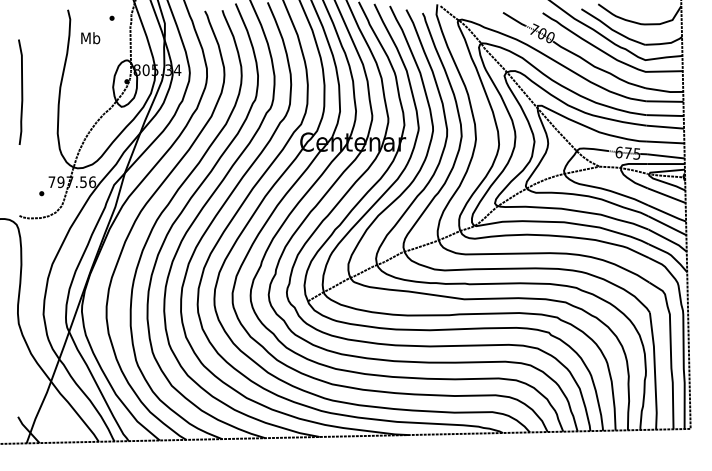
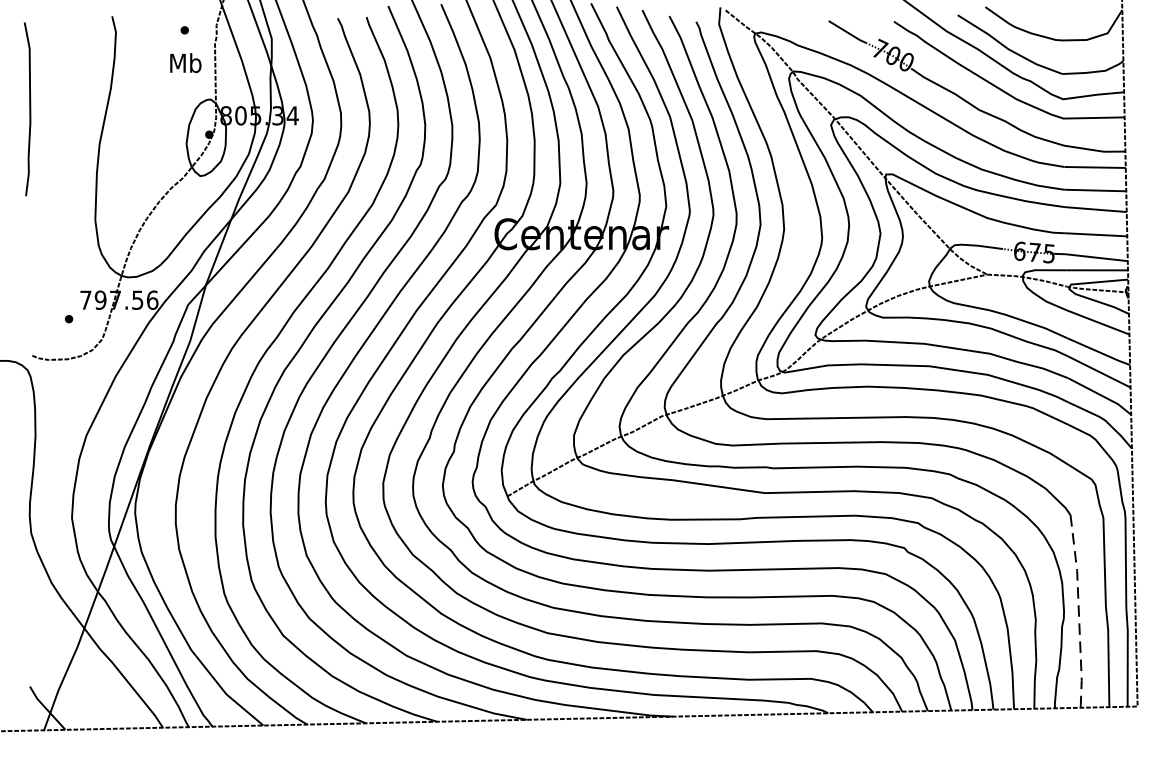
text: (90, 38) -> (185, 63), moved
curve: (21, 91) -> (29, 108), moved
line: (654, 371) -> (1078, 611), solid -> dashed

